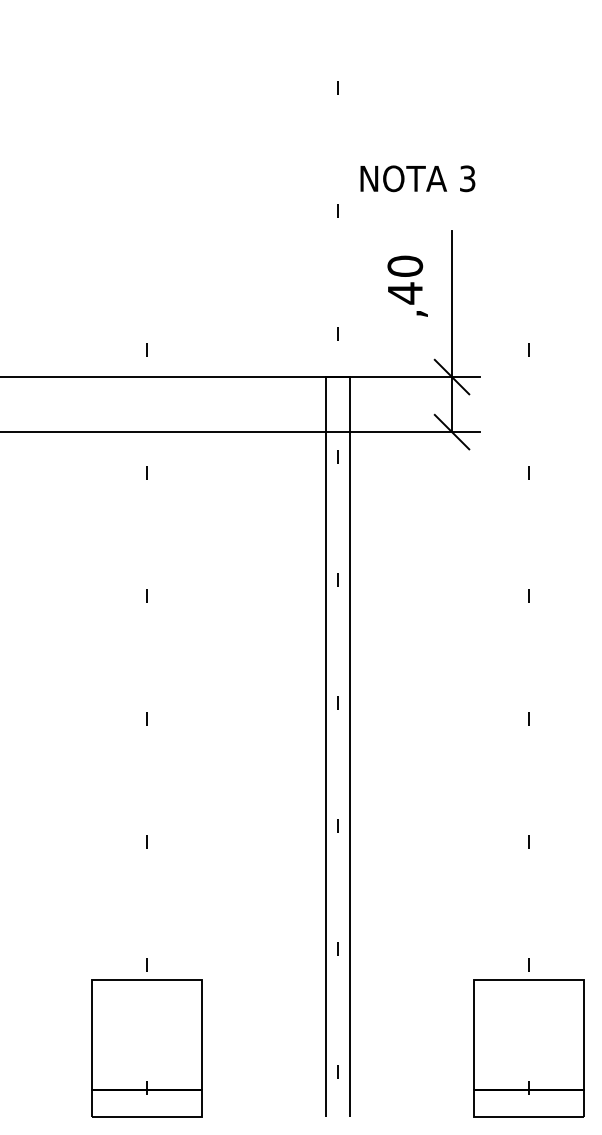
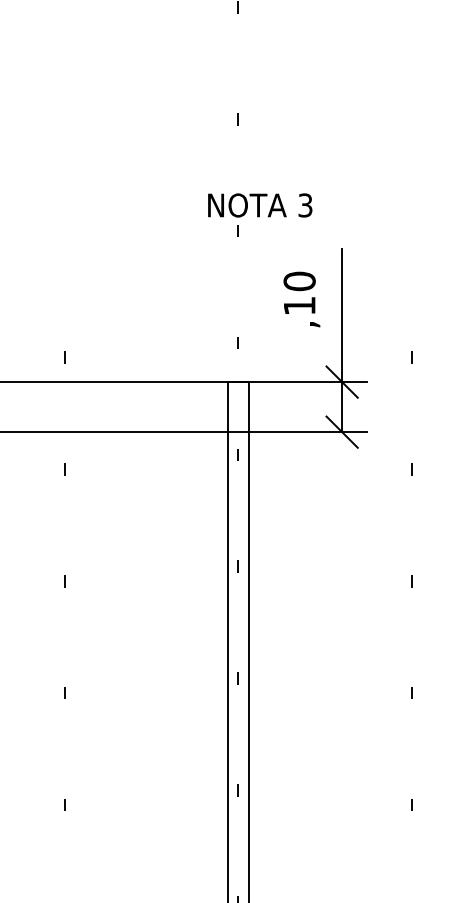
text: (417, 178) -> (259, 205), moved
text: (405, 293) -> (299, 306), ,40 -> ,10

